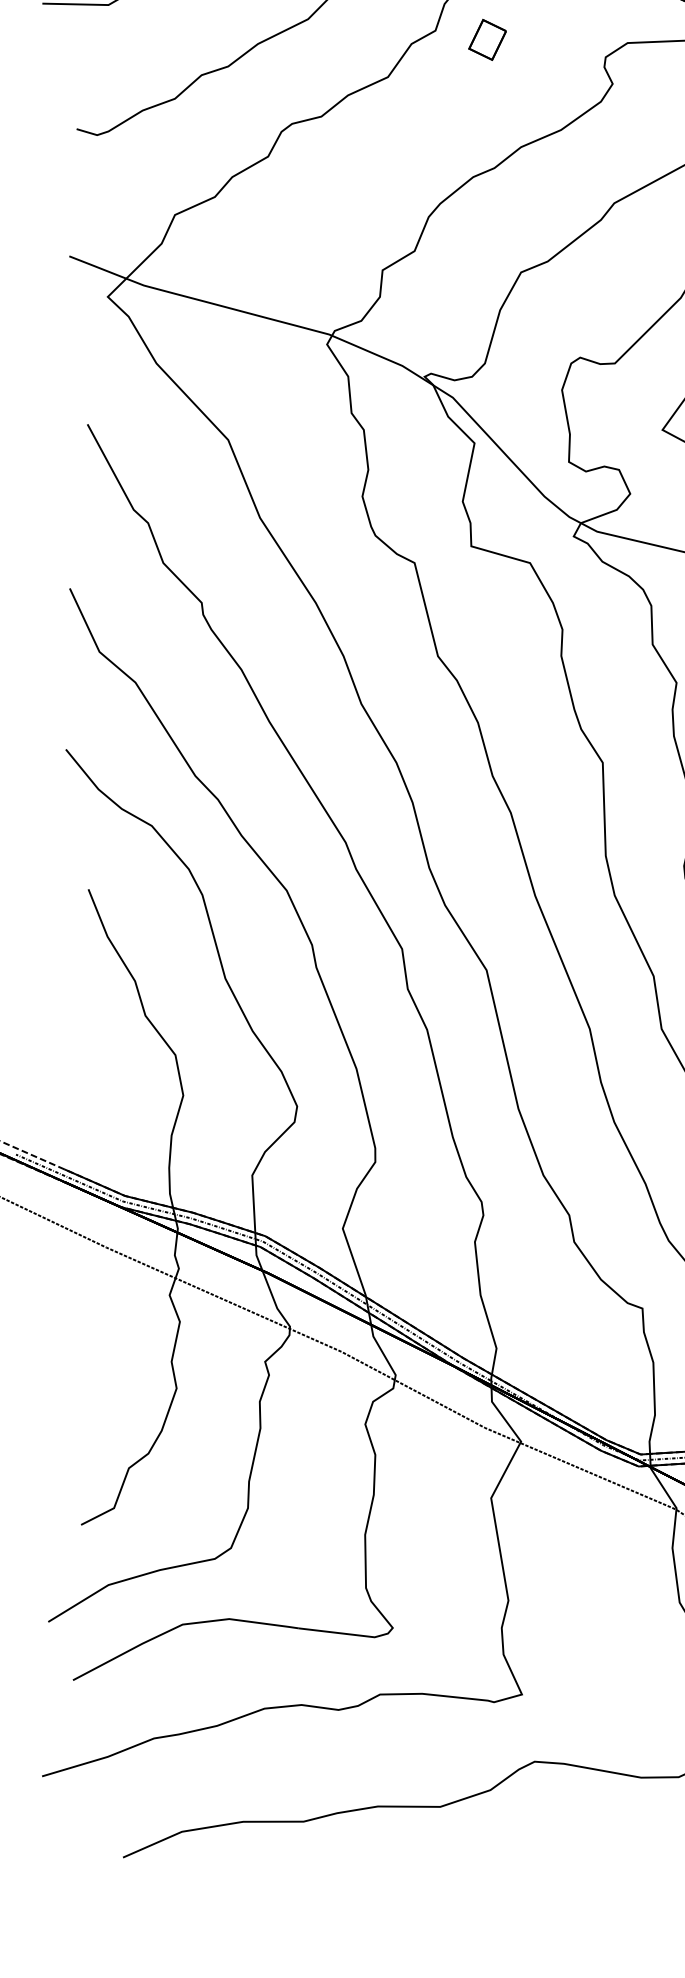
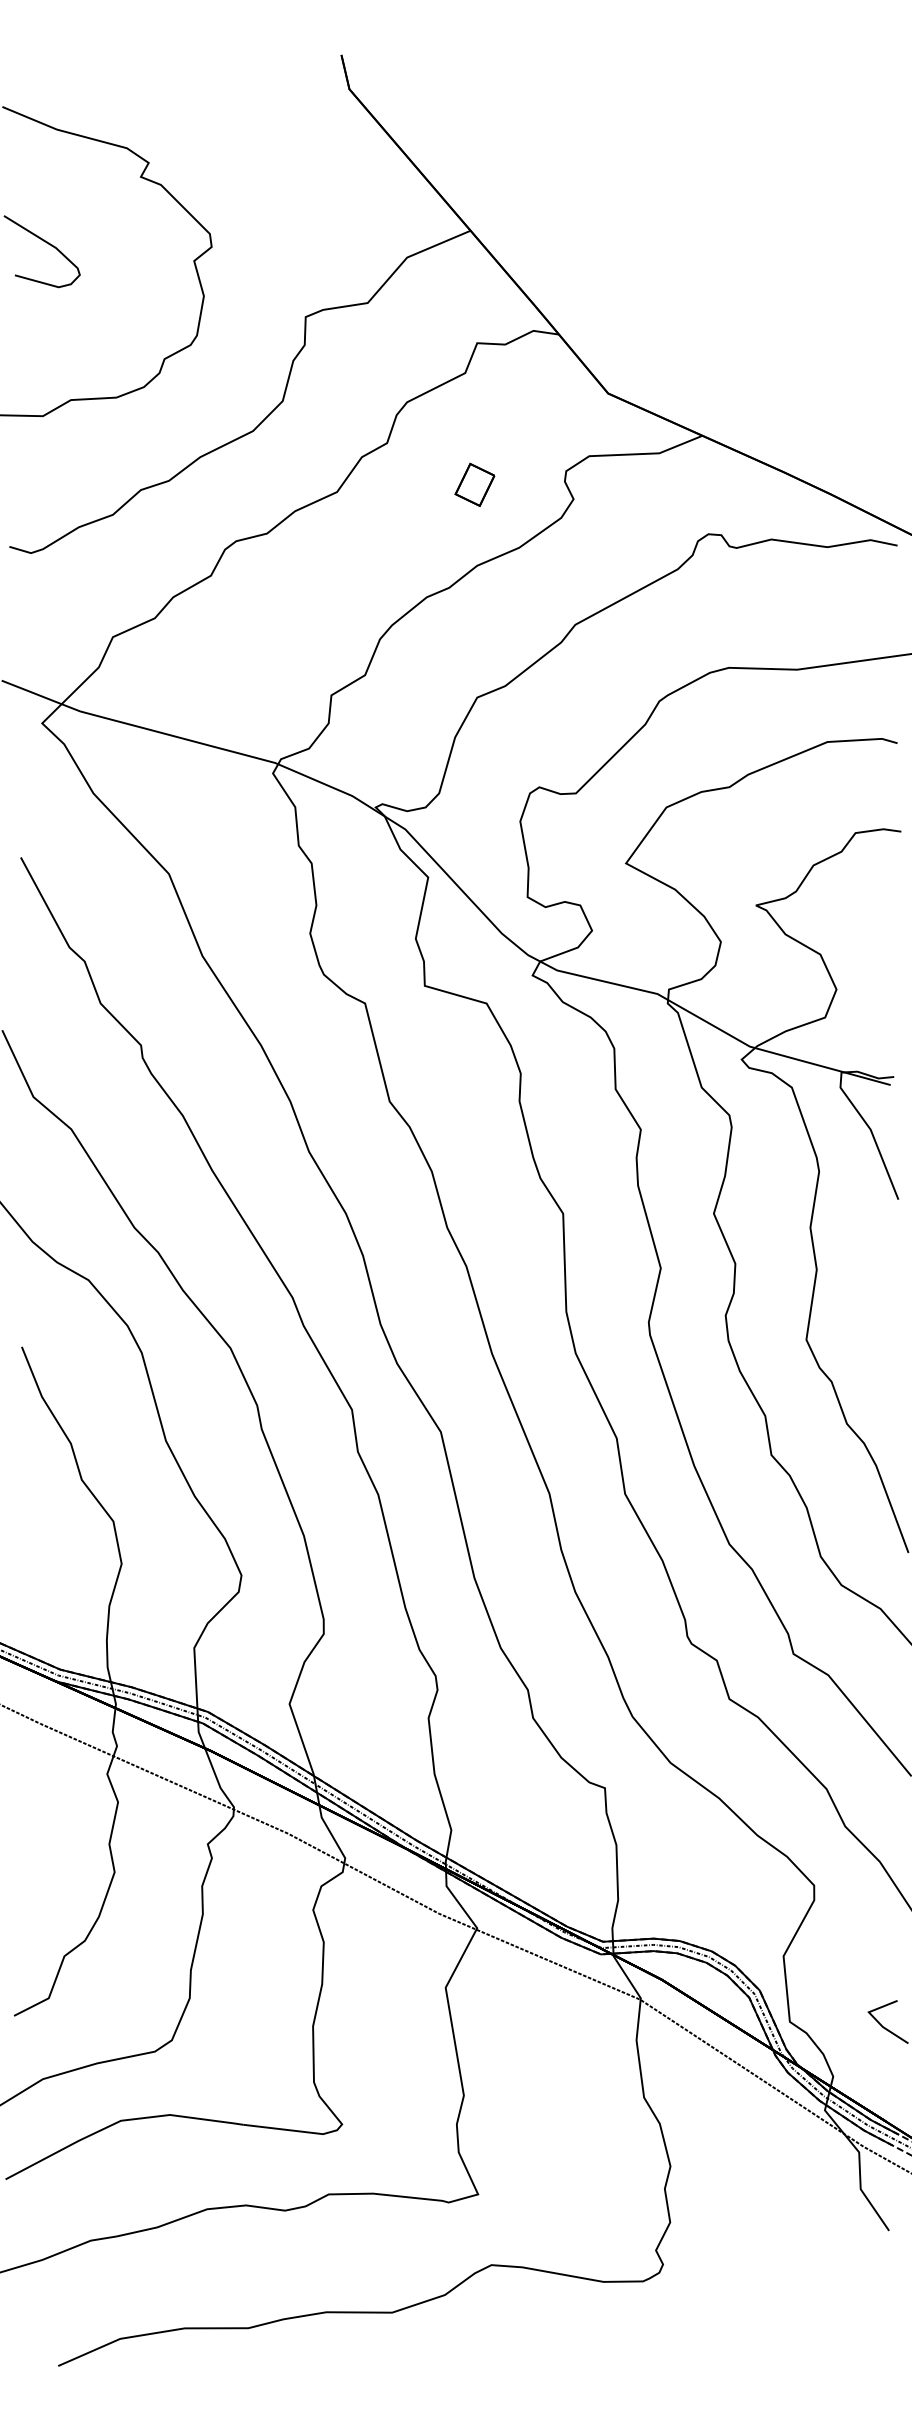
part: (487, 39) -> (474, 484), moved

